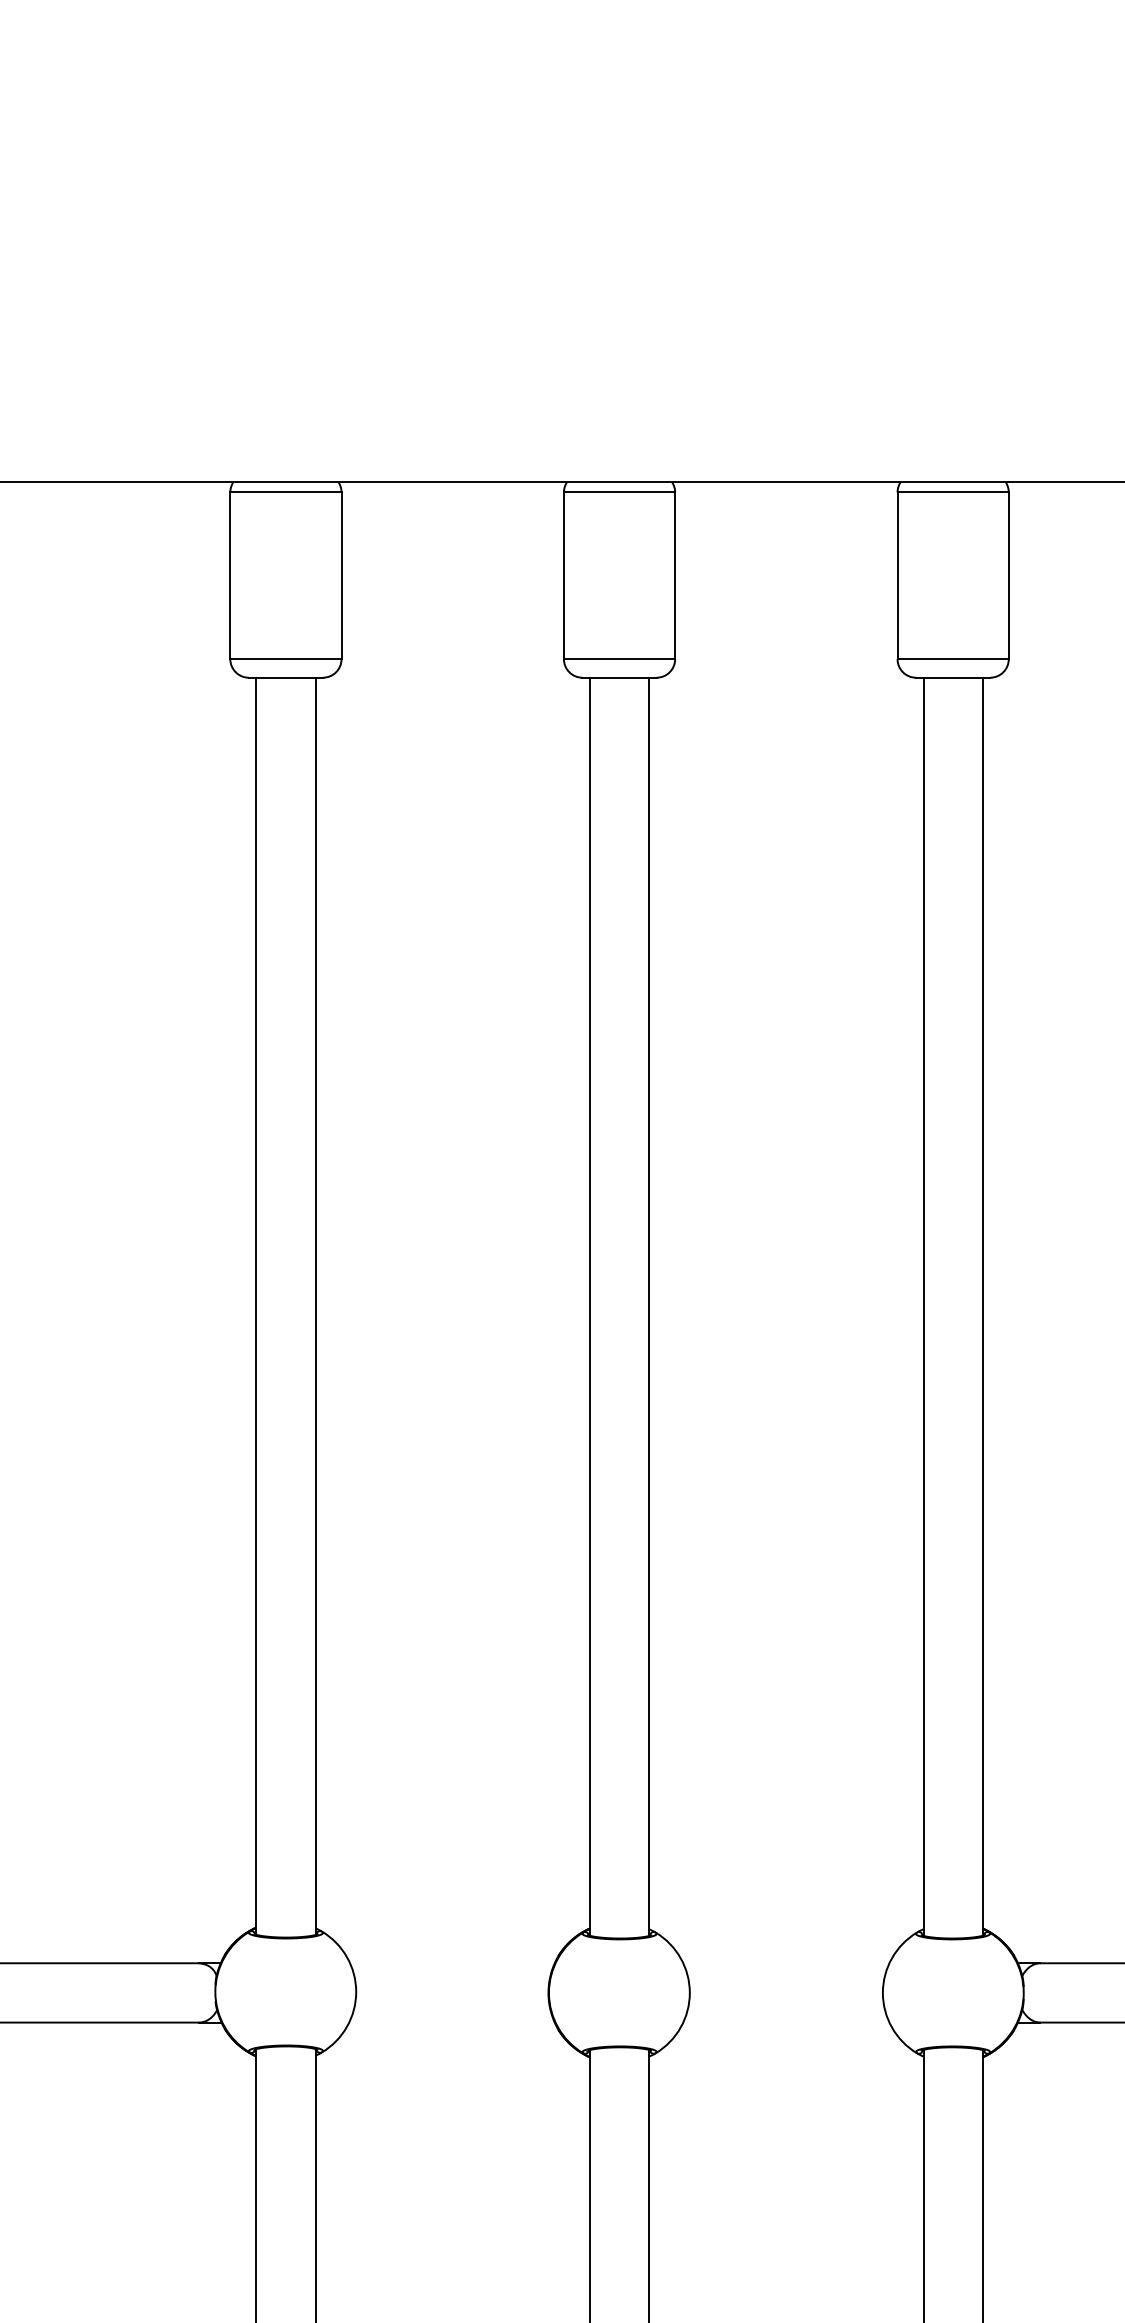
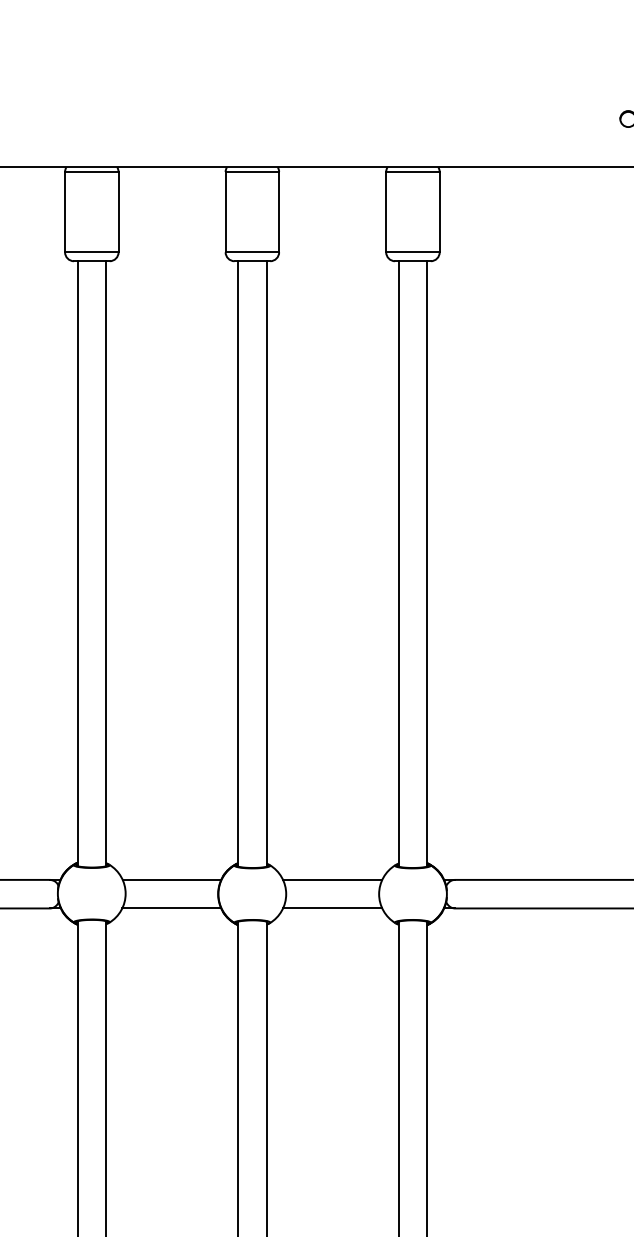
line: (451, 1962) -> (171, 879), added
line: (785, 1962) -> (332, 879), added
line: (451, 2022) -> (171, 908), added
line: (785, 2022) -> (332, 908), added

